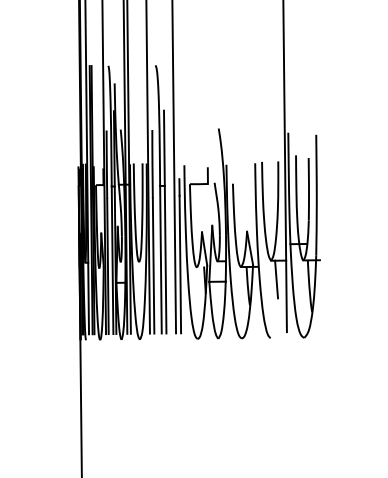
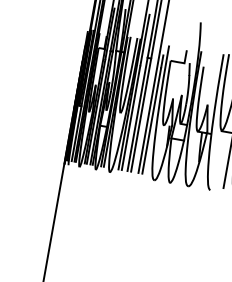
line: (276, 279) -> (223, 146), removed

